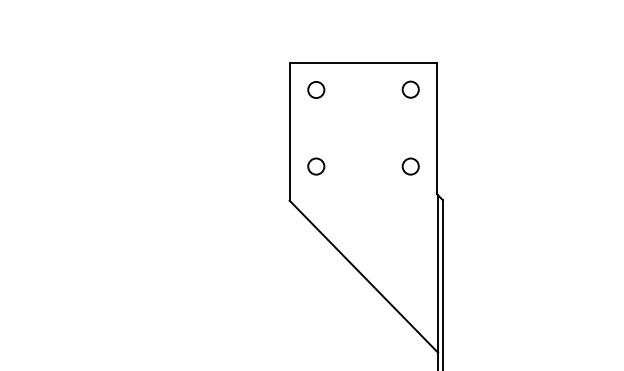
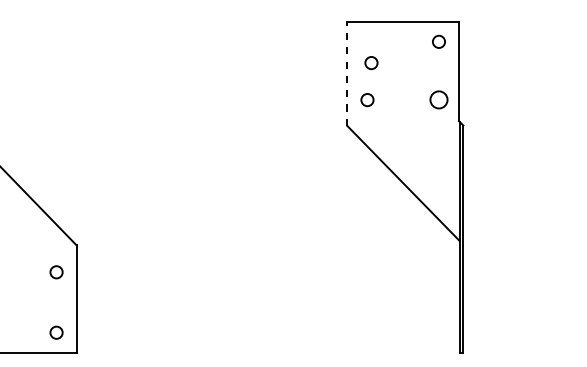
circle: (316, 90) -> (371, 63), moved
line: (289, 131) -> (347, 73), solid -> dashed
circle: (410, 167) -> (438, 100), size x1.4

